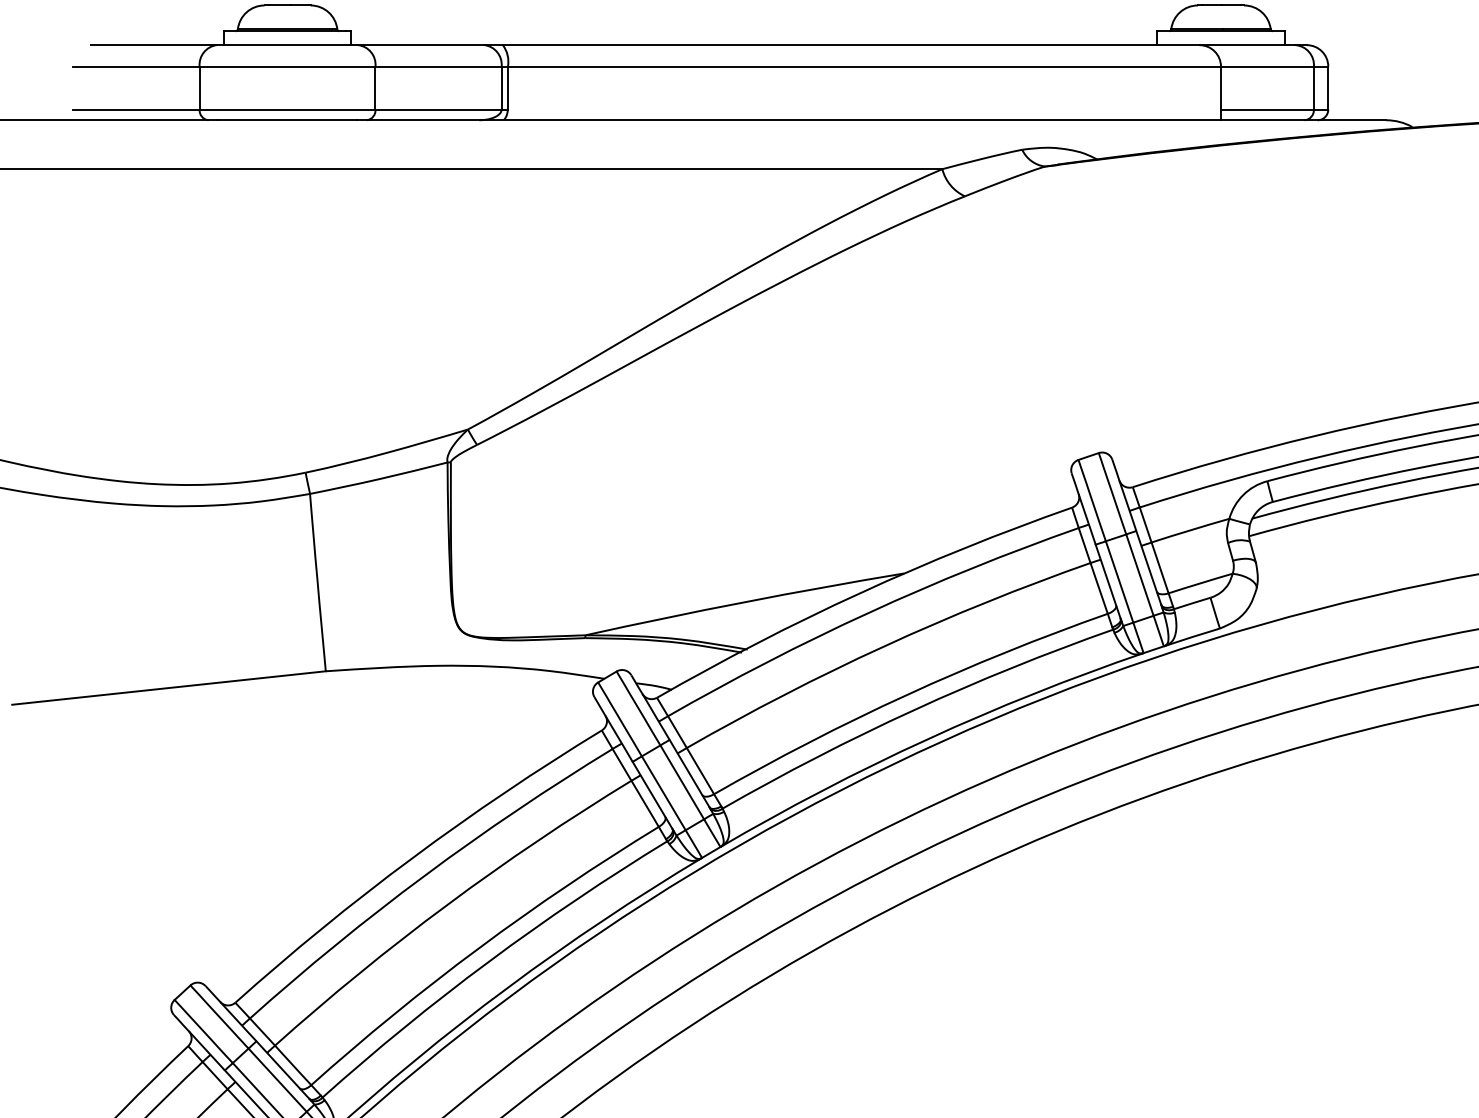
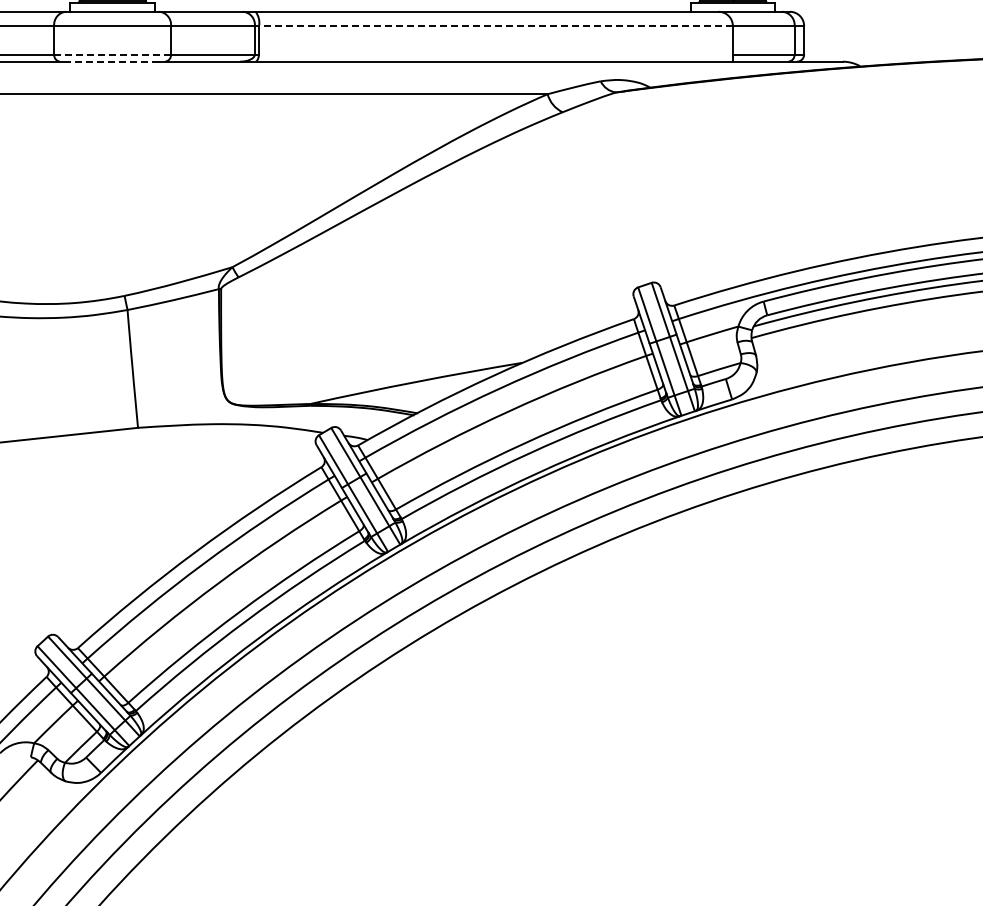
line: (863, 67) -> (495, 26), solid -> dashed
line: (288, 109) -> (113, 54), solid -> dashed
line: (287, 119) -> (112, 61), solid -> dashed

